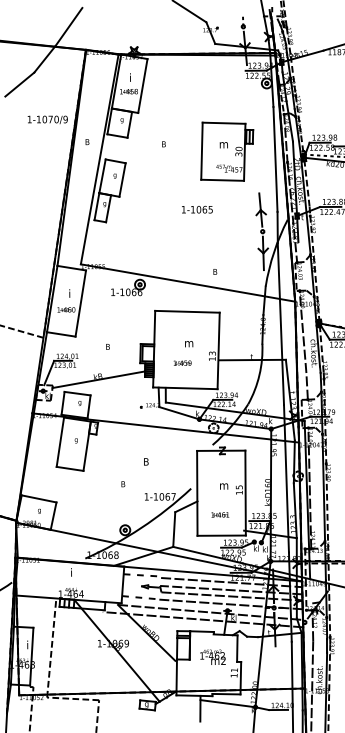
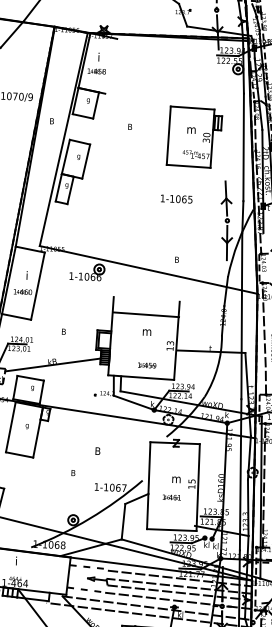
line: (142, 86) -> (110, 66), removed
text: (197, 209) -> (176, 198), moved
line: (187, 311) -> (146, 314), moved
text: (182, 362) -> (147, 364), moved
text: (220, 514) -> (172, 497), moved

